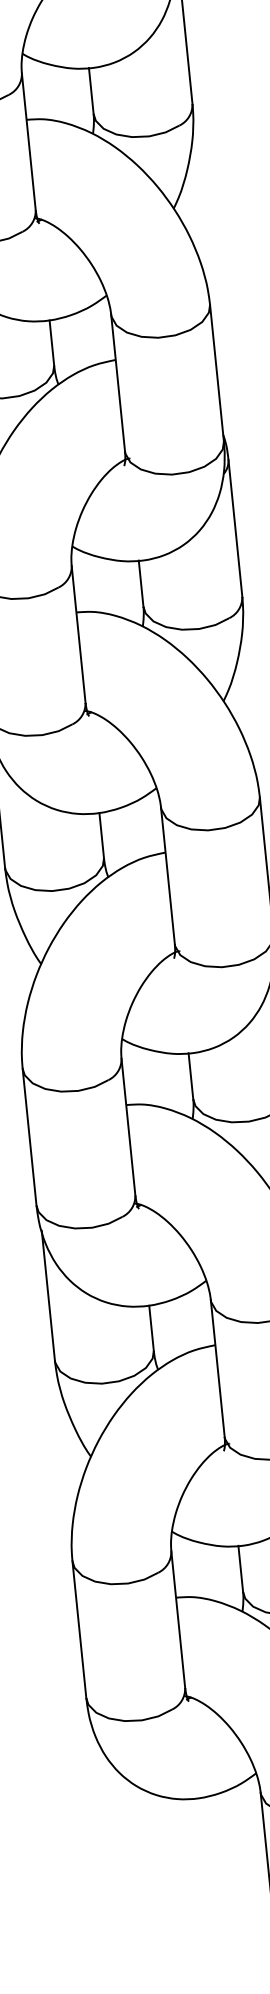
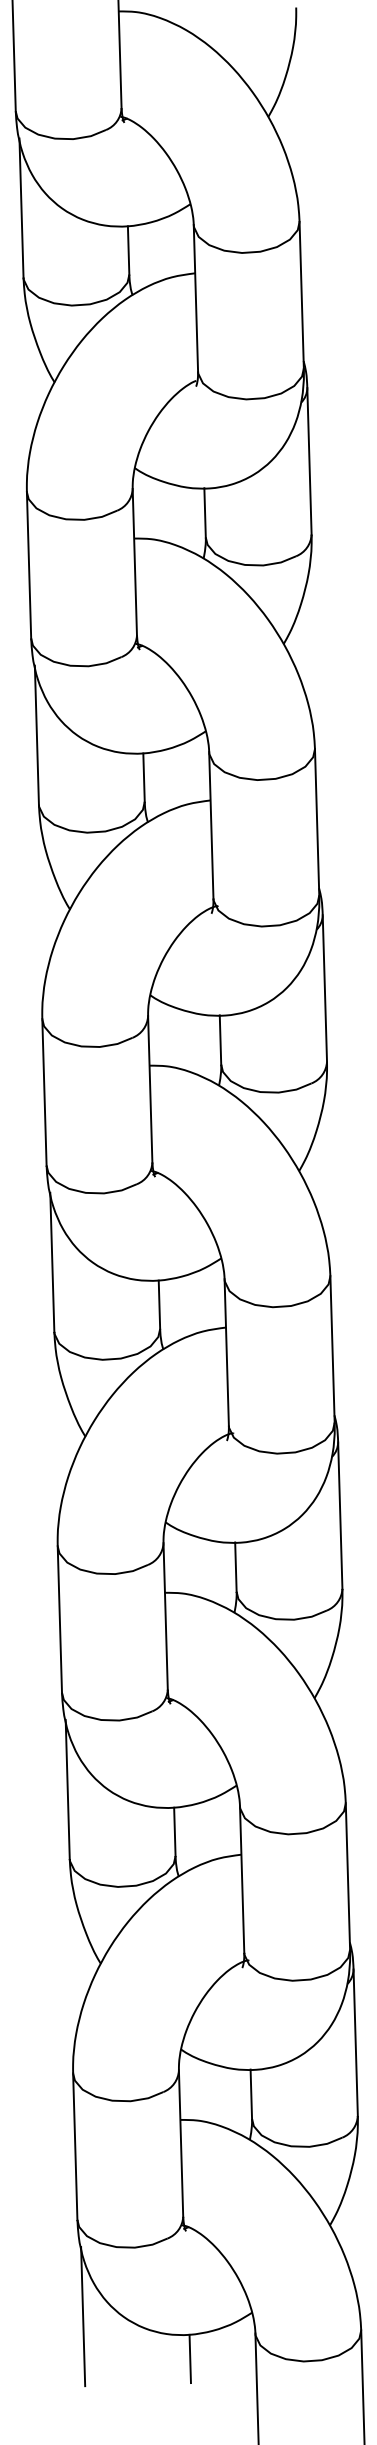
line: (98, 1788) -> (83, 2316), added
line: (200, 1820) -> (189, 2358), added

